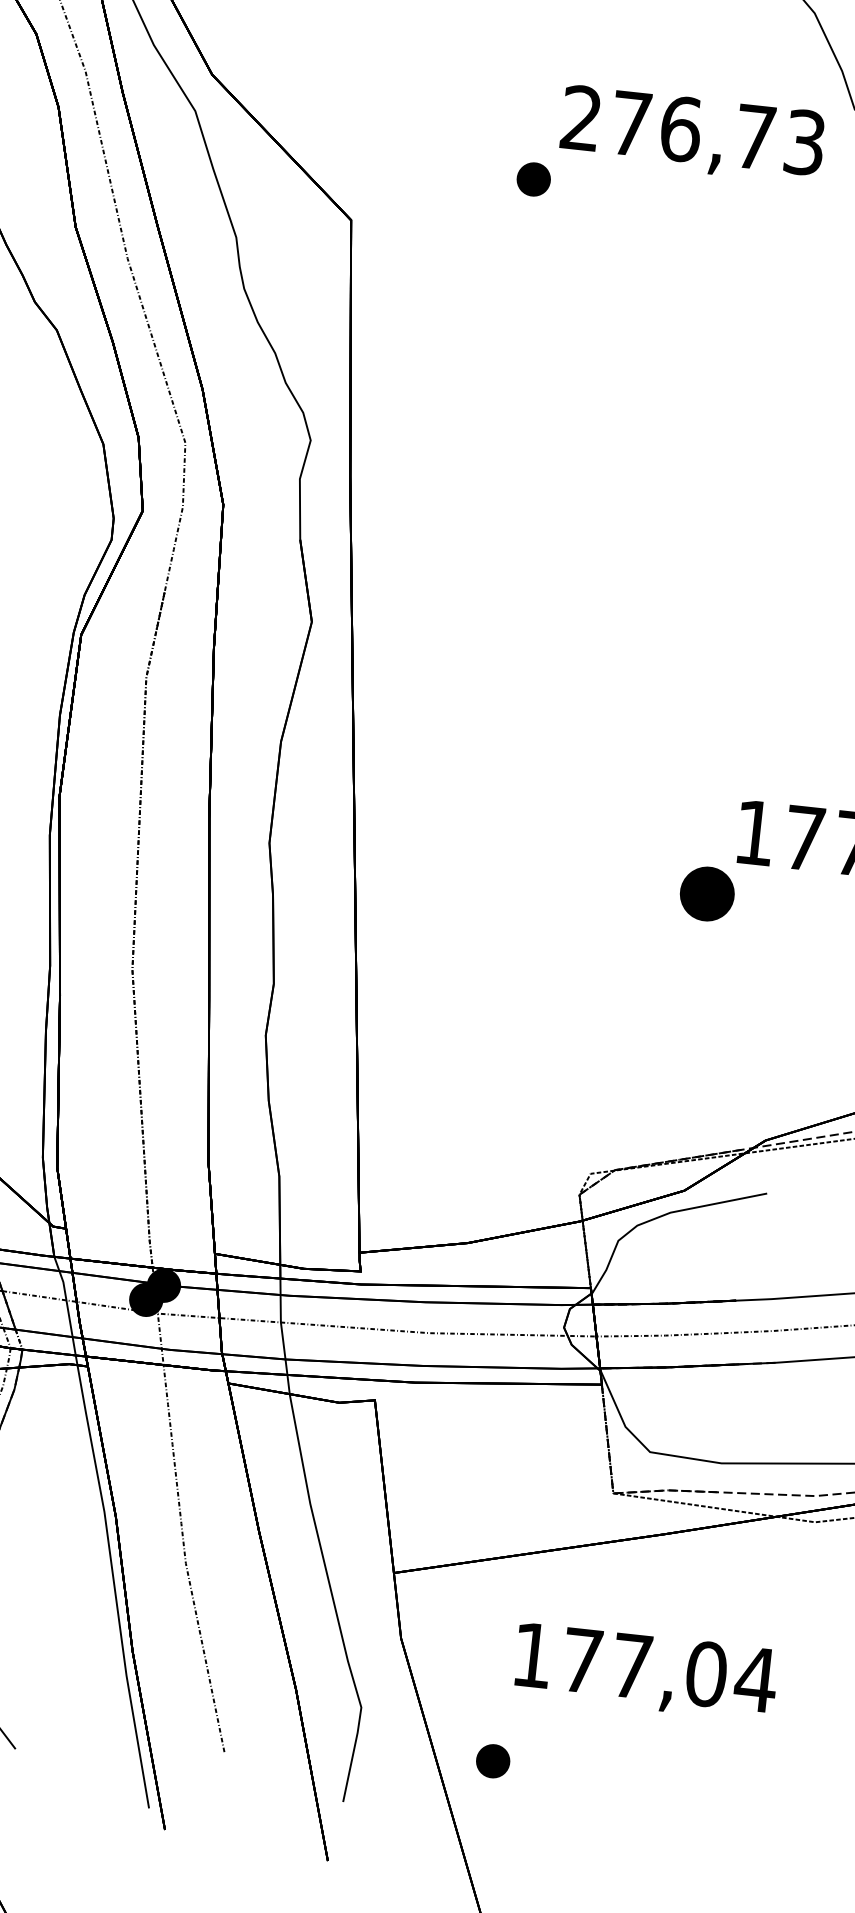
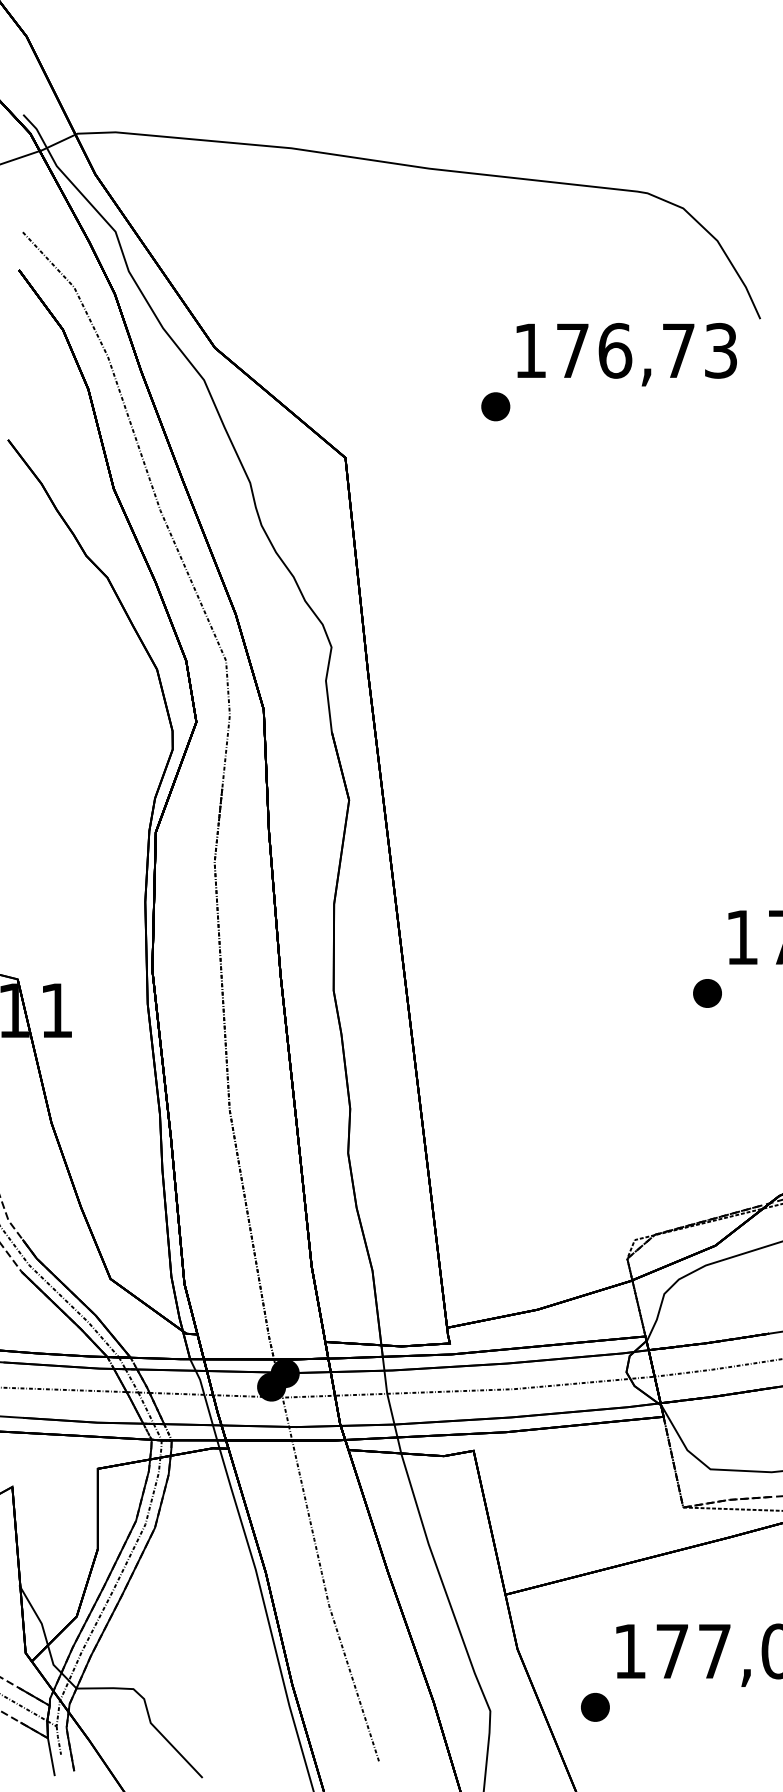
text: (580, 116) -> (529, 349), 276,73 -> 176,73
part: (707, 894) -> (707, 993), size x0.62
part: (493, 1761) -> (595, 1707), moved

